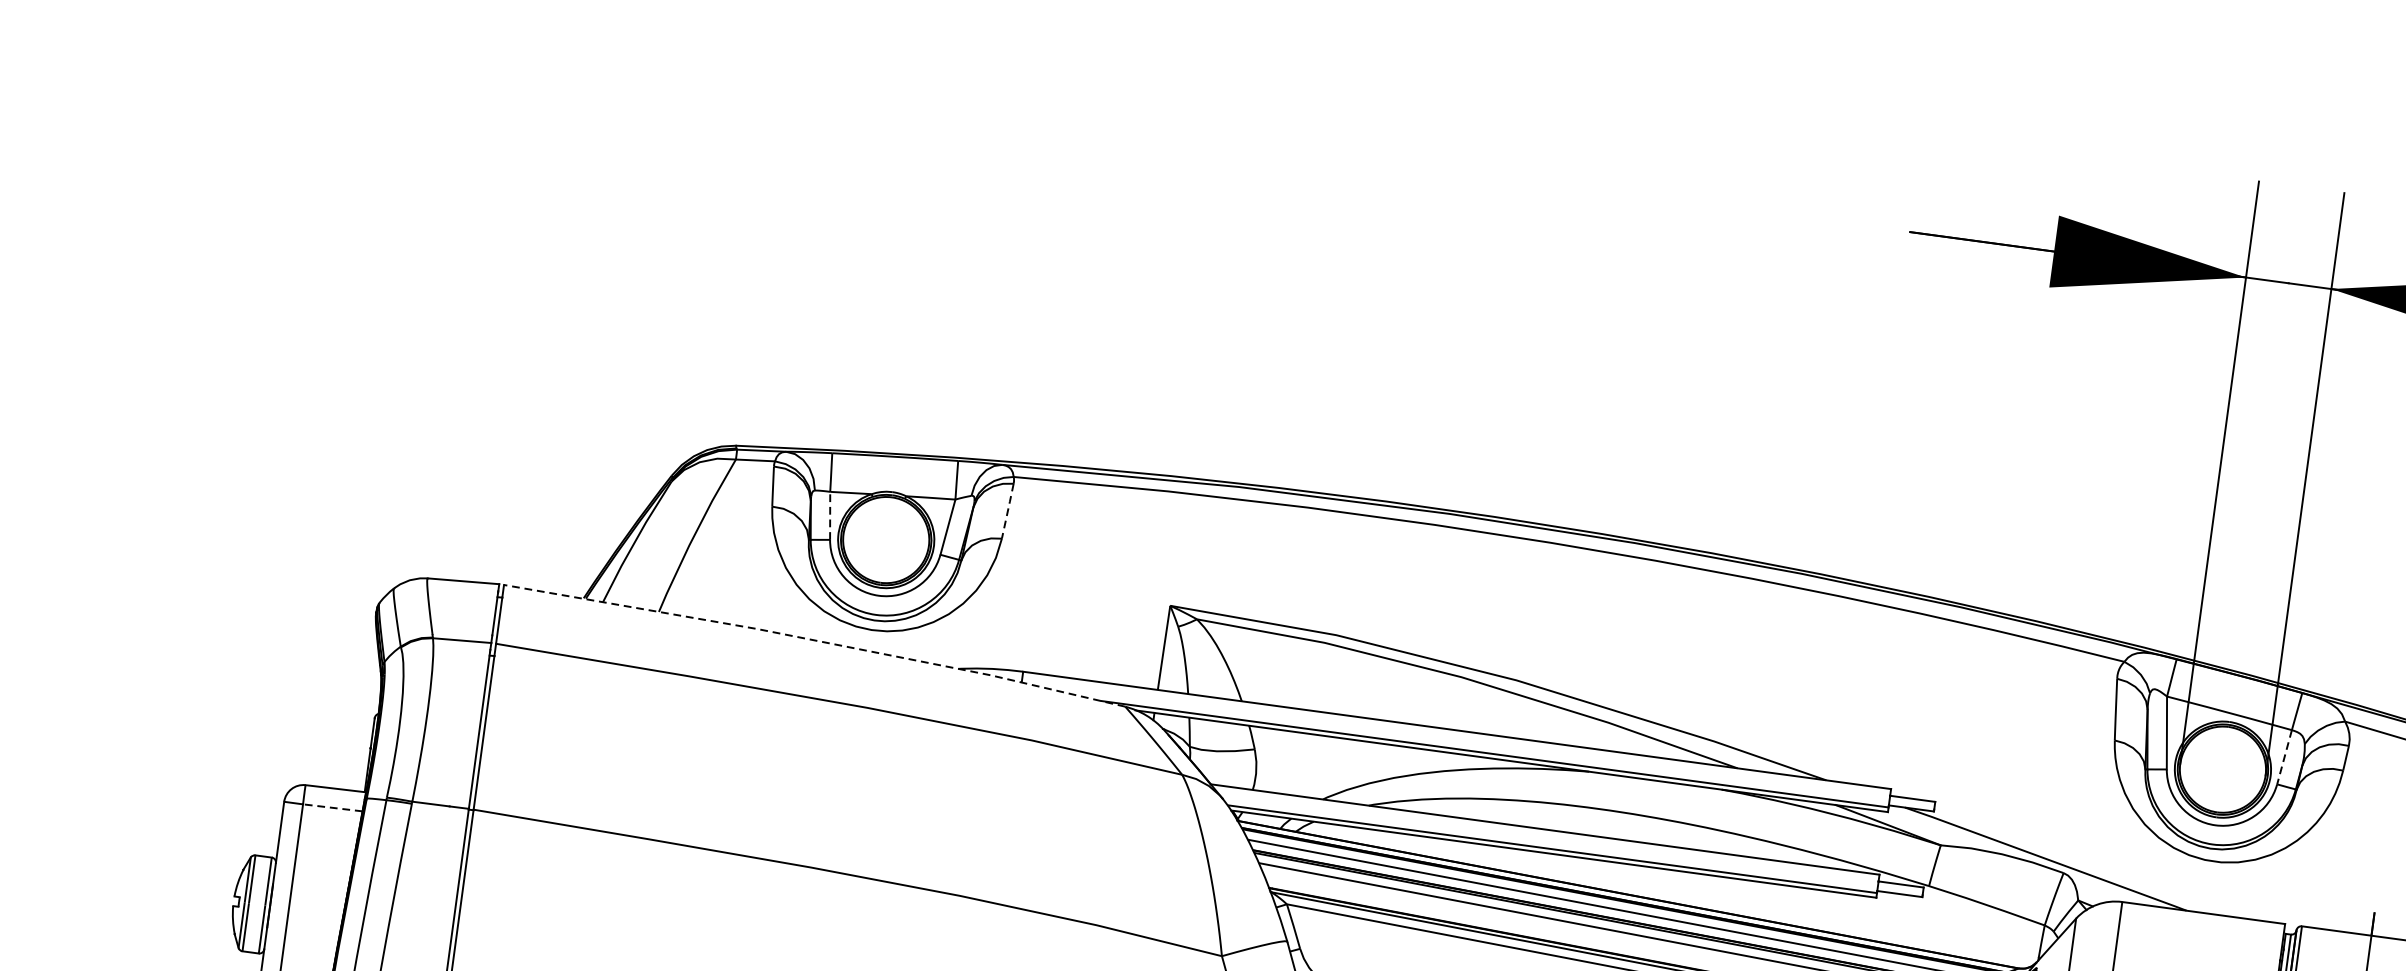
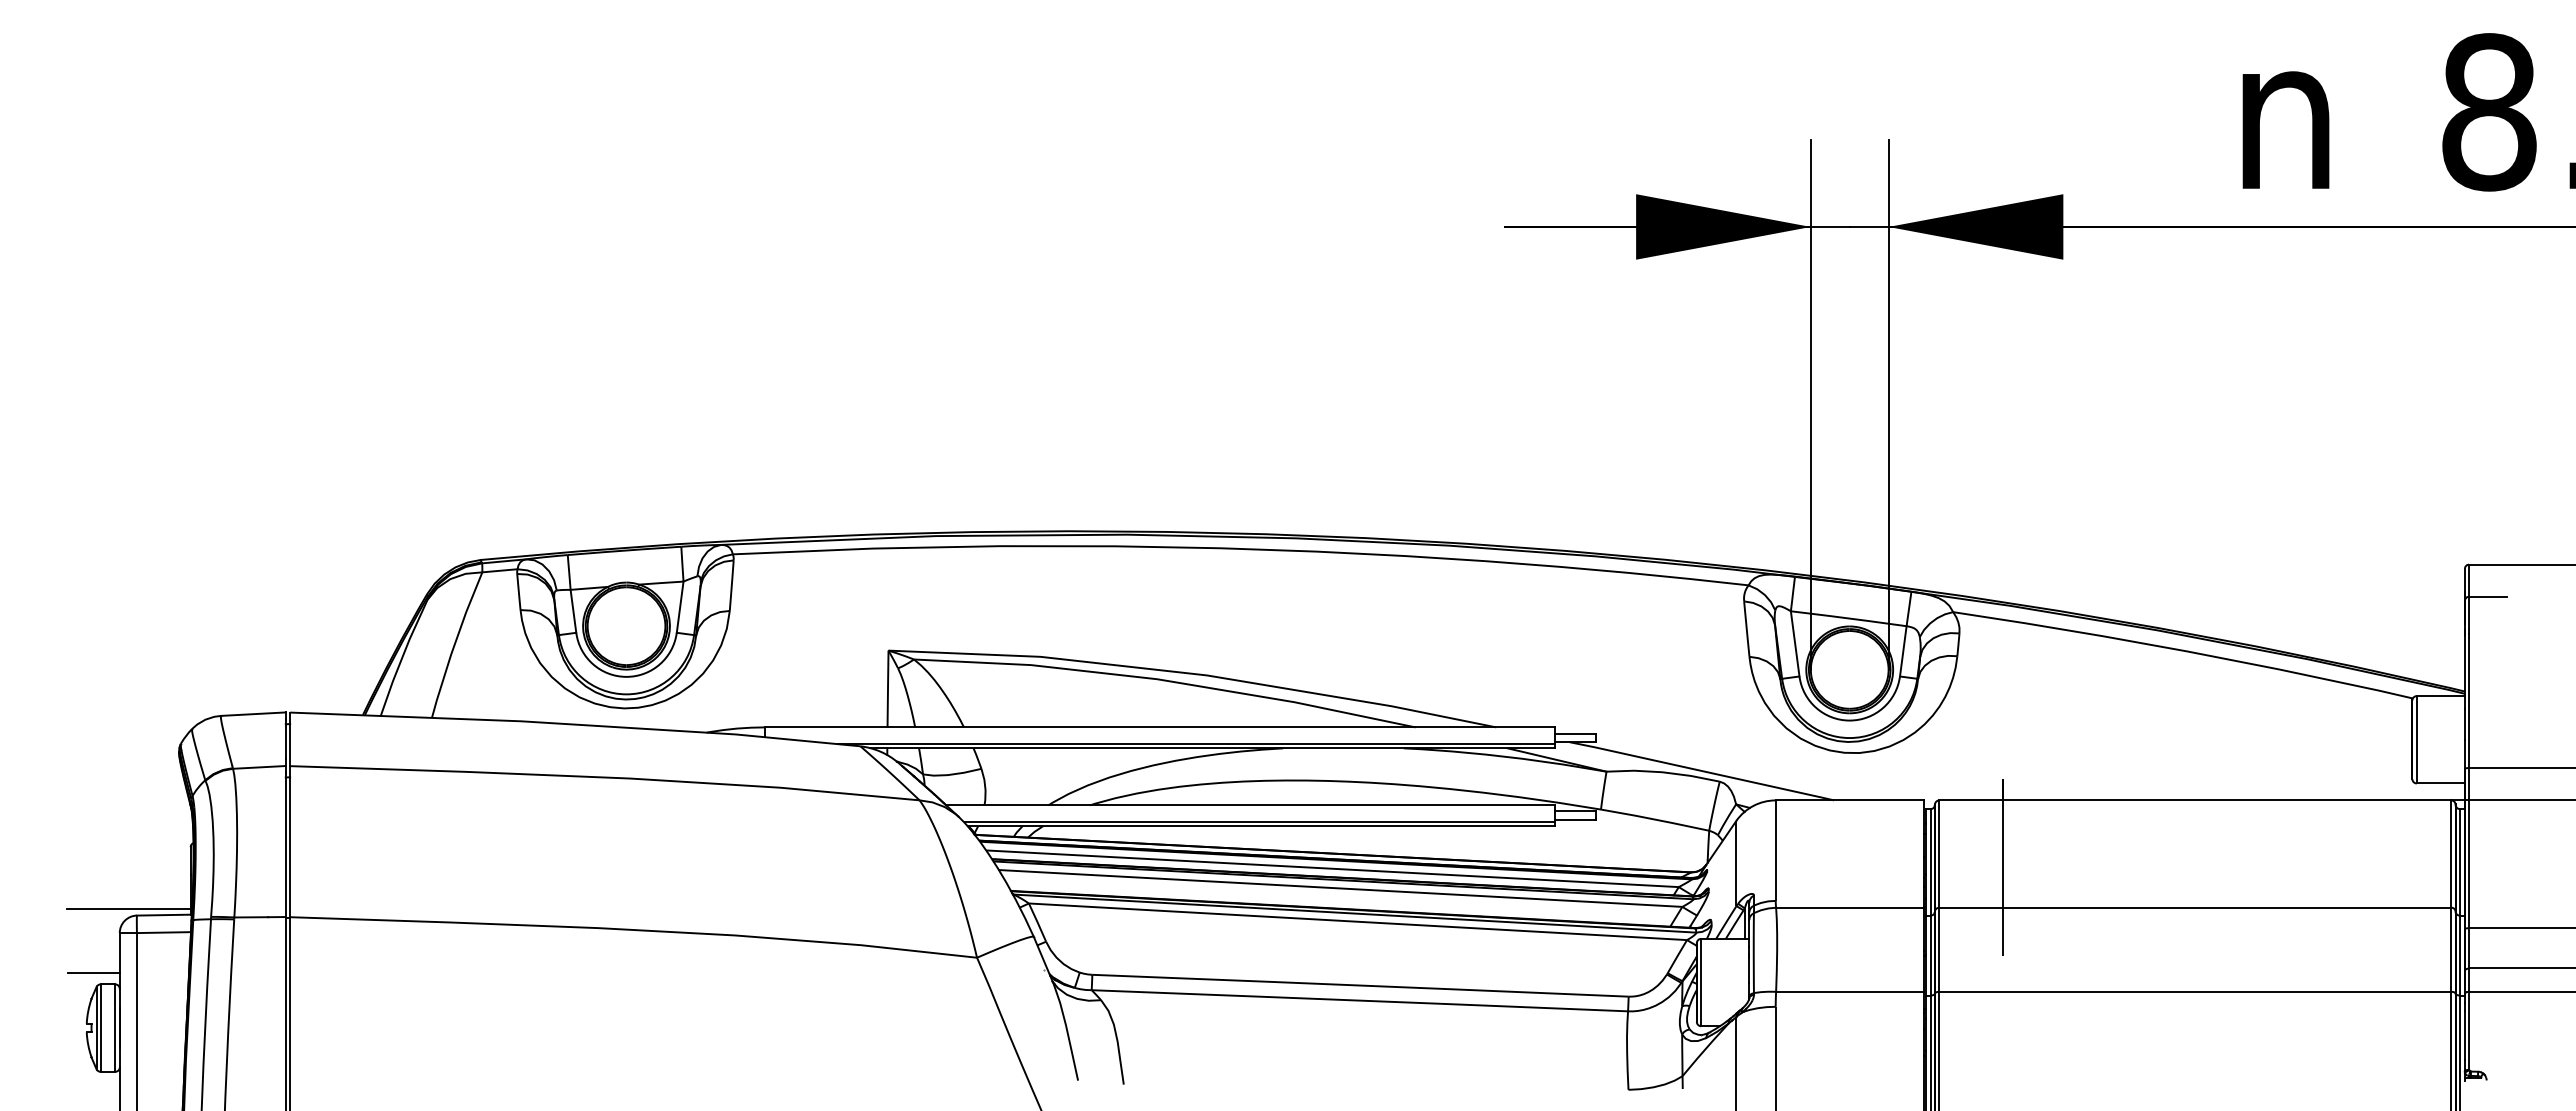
line: (1007, 512) -> (731, 586), dashed -> solid
line: (830, 516) -> (573, 611), dashed -> solid
line: (815, 640) -> (575, 724), dashed -> solid
line: (2284, 757) -> (1903, 651), dashed -> solid
line: (297, 776) -> (128, 908), added
line: (332, 807) -> (163, 932), dashed -> solid
line: (249, 841) -> (93, 972), added

